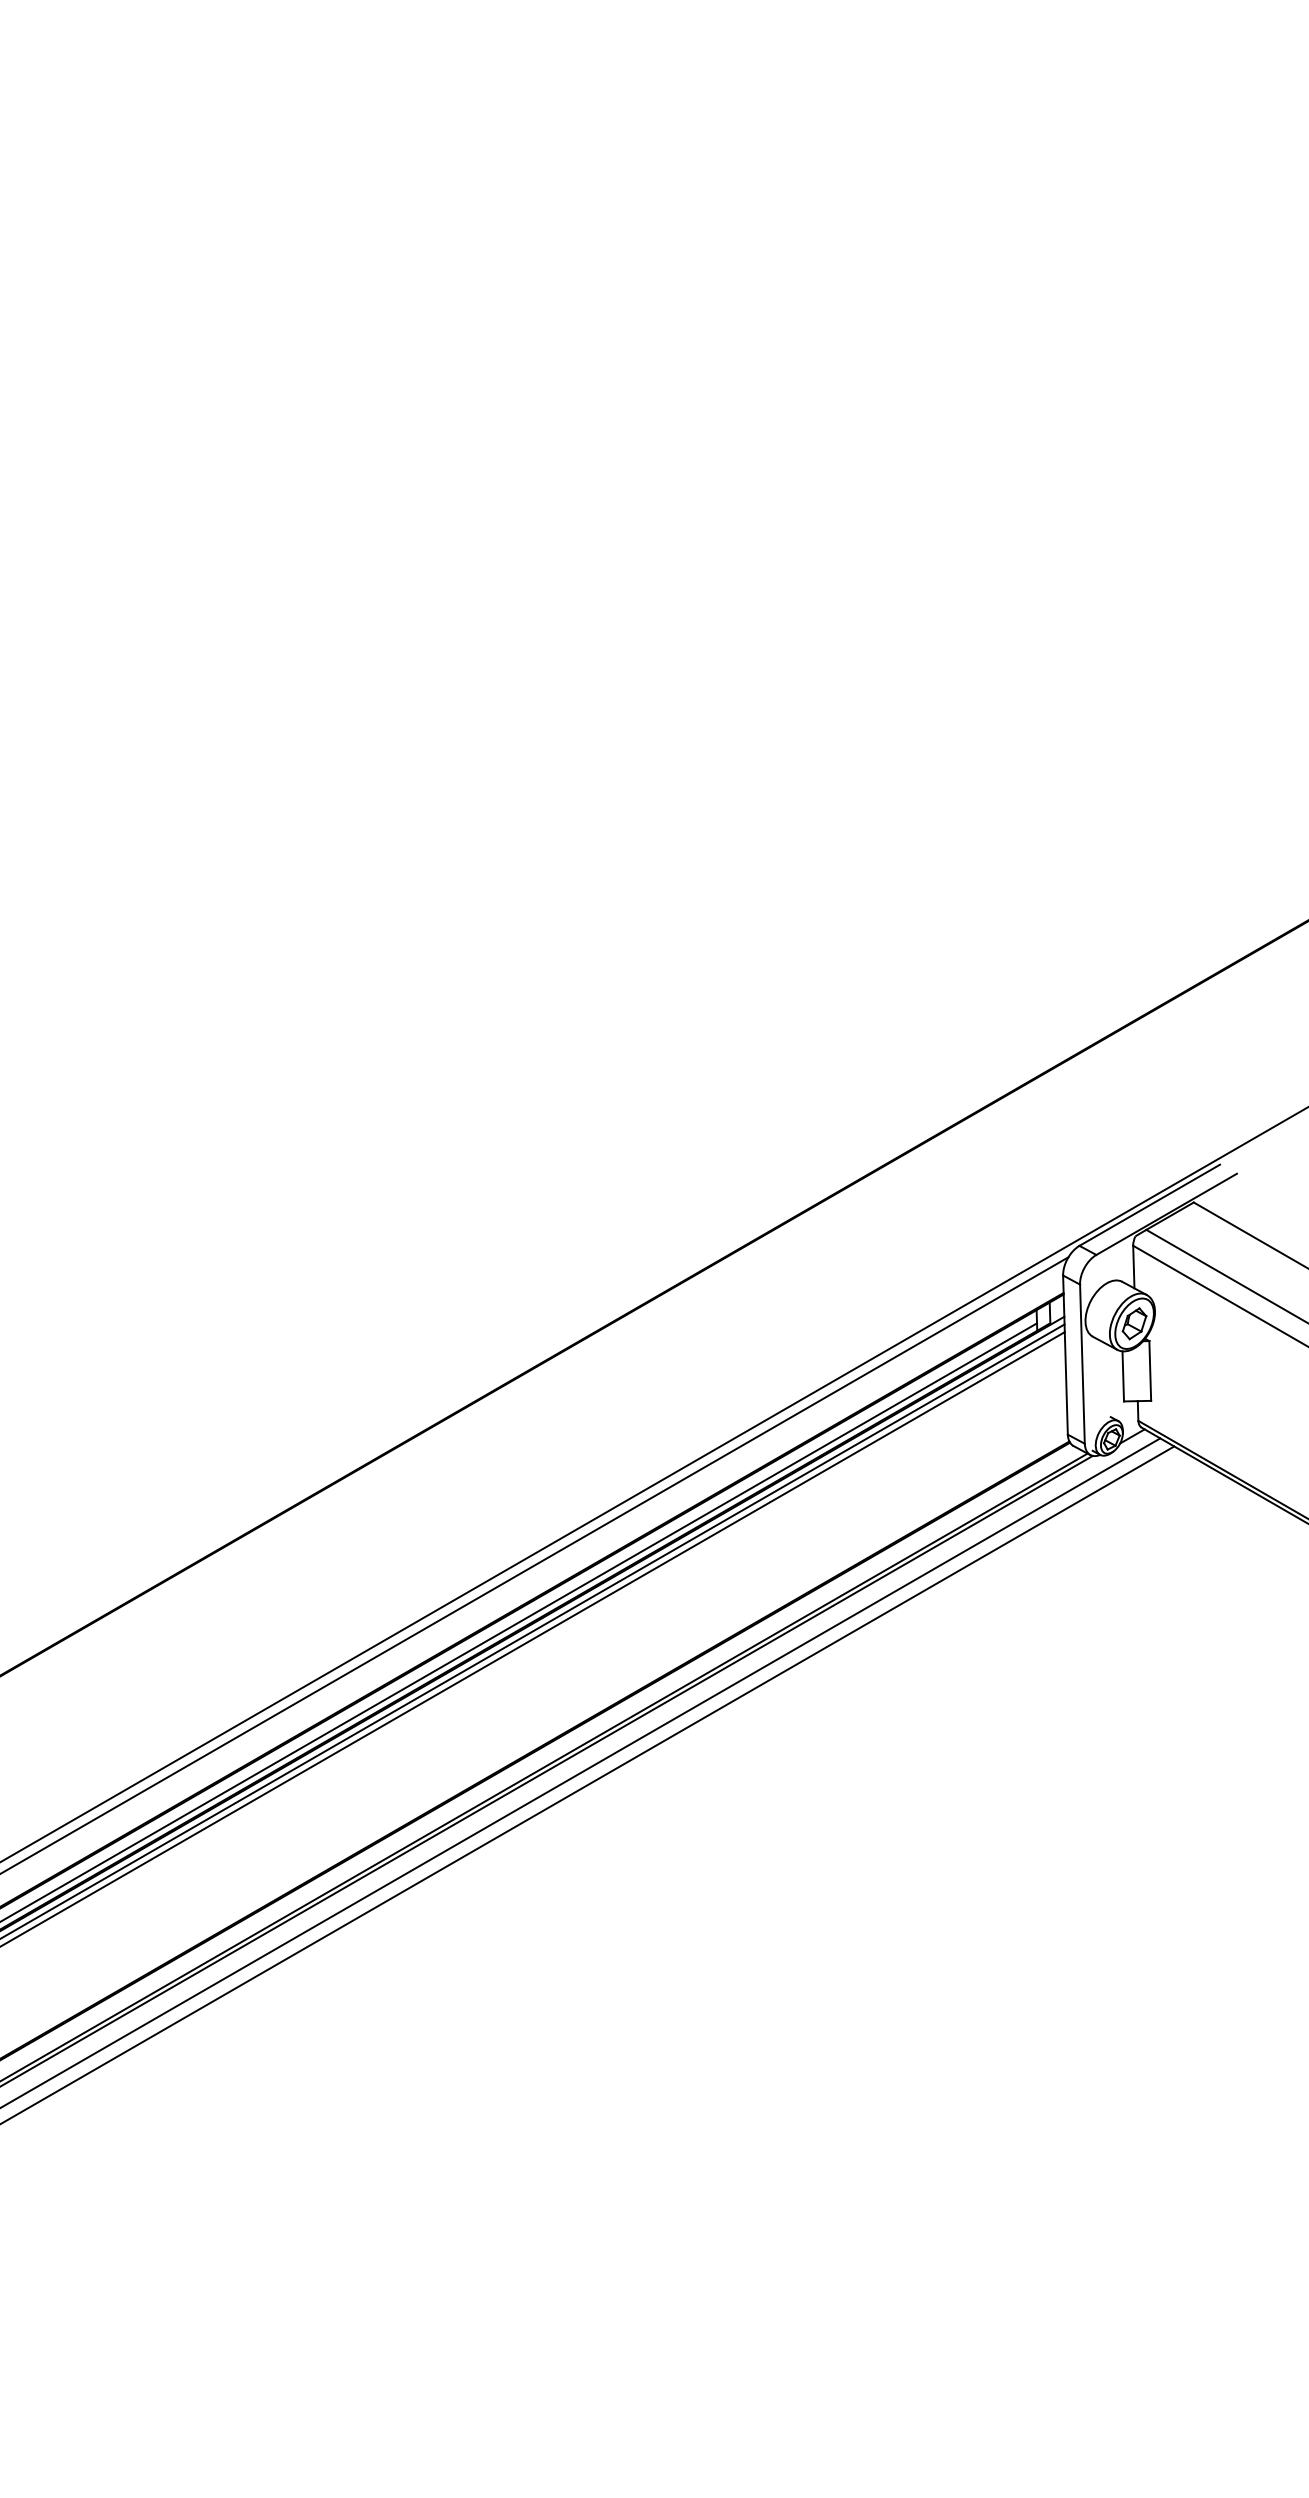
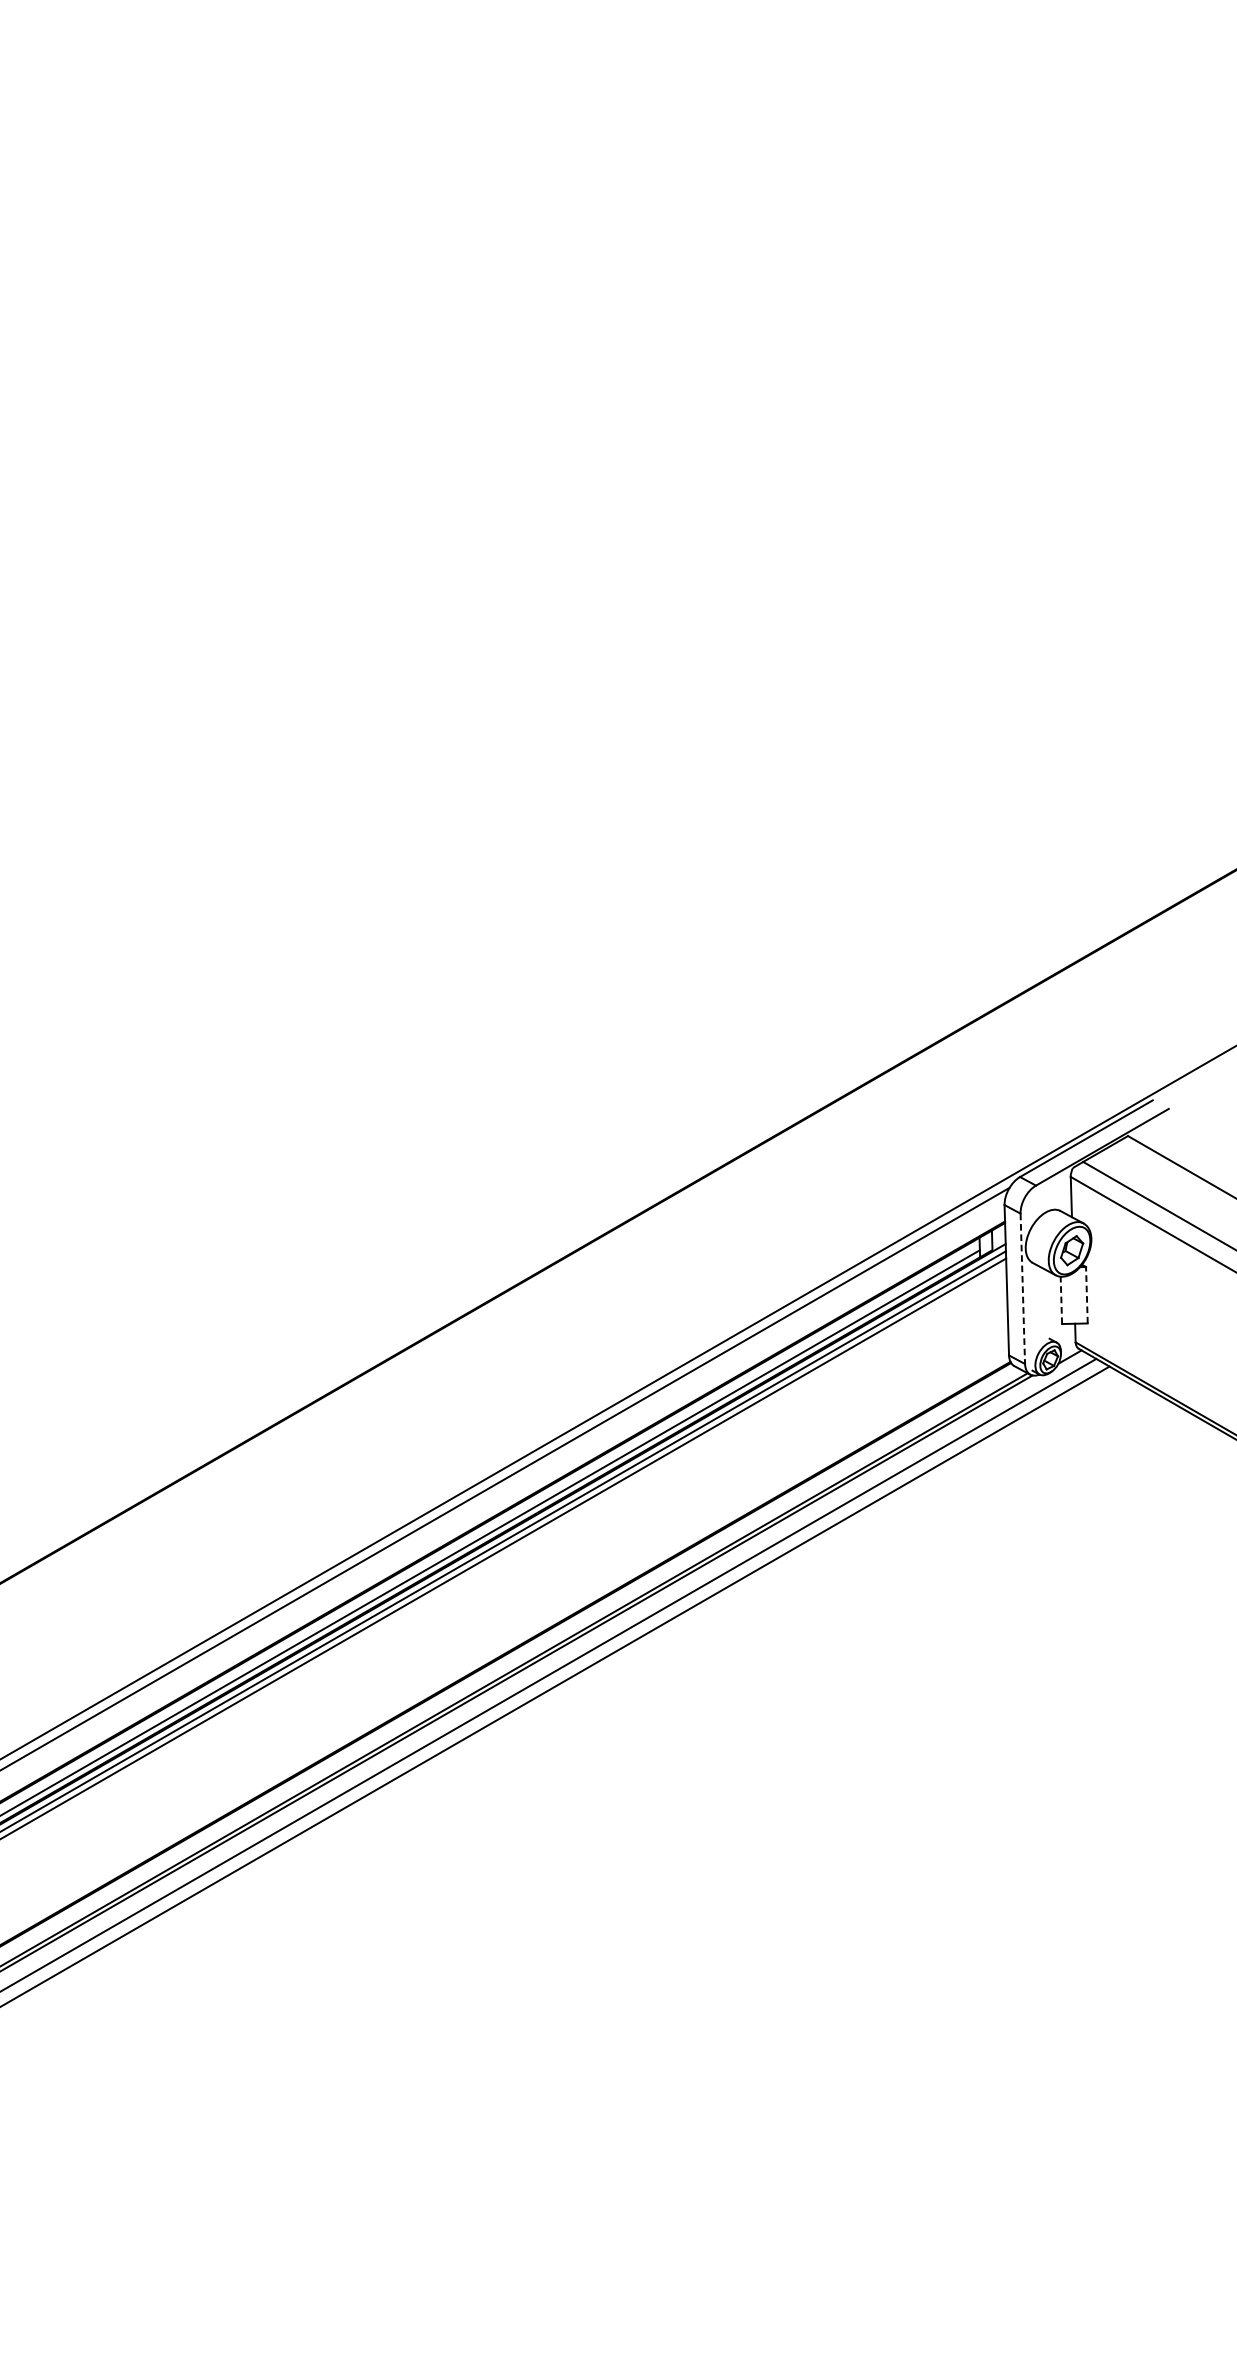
line: (1082, 1364) -> (1022, 1289), solid -> dashed
line: (1150, 1370) -> (1087, 1294), solid -> dashed
line: (1123, 1375) -> (1061, 1299), solid -> dashed

